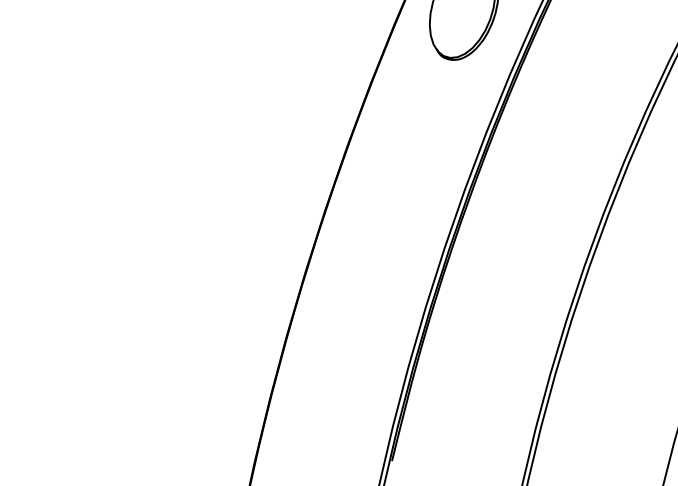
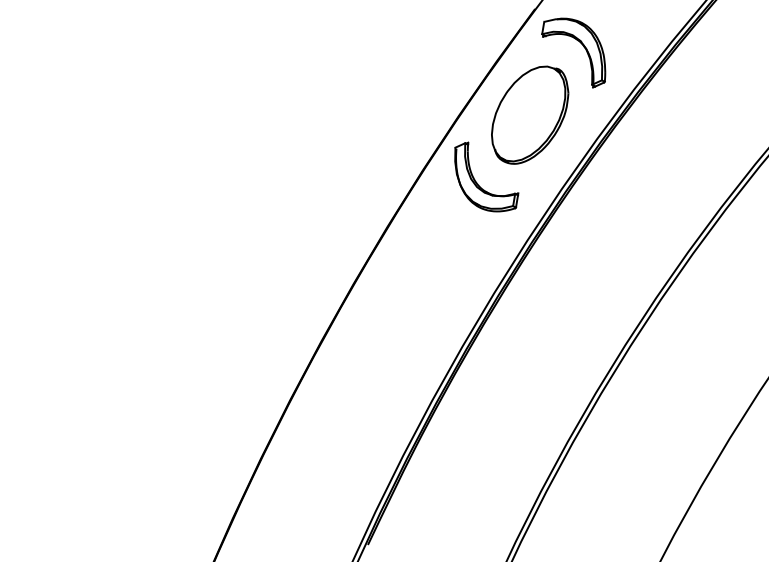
part: (426, 85) -> (477, 182), added

